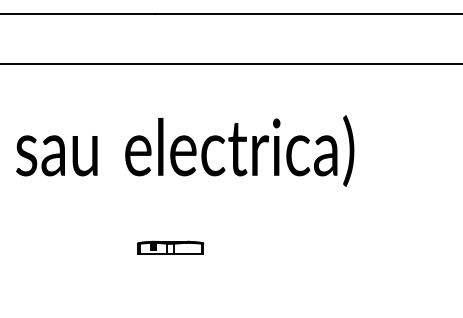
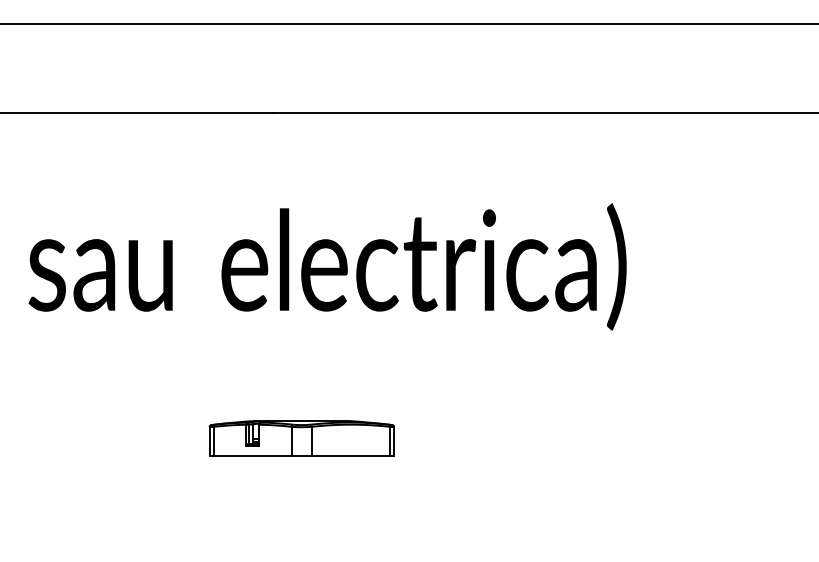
part: (170, 247) -> (301, 437), size x1.6

